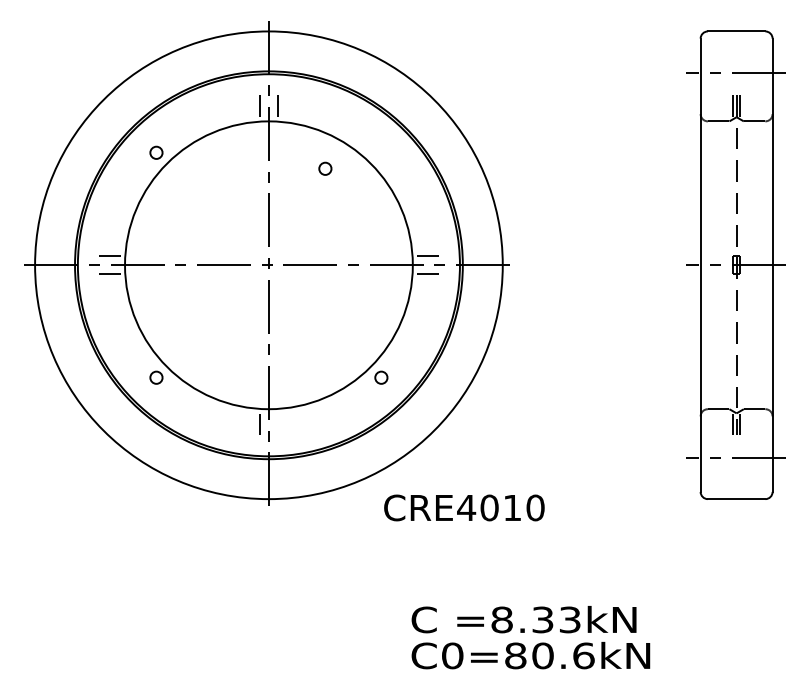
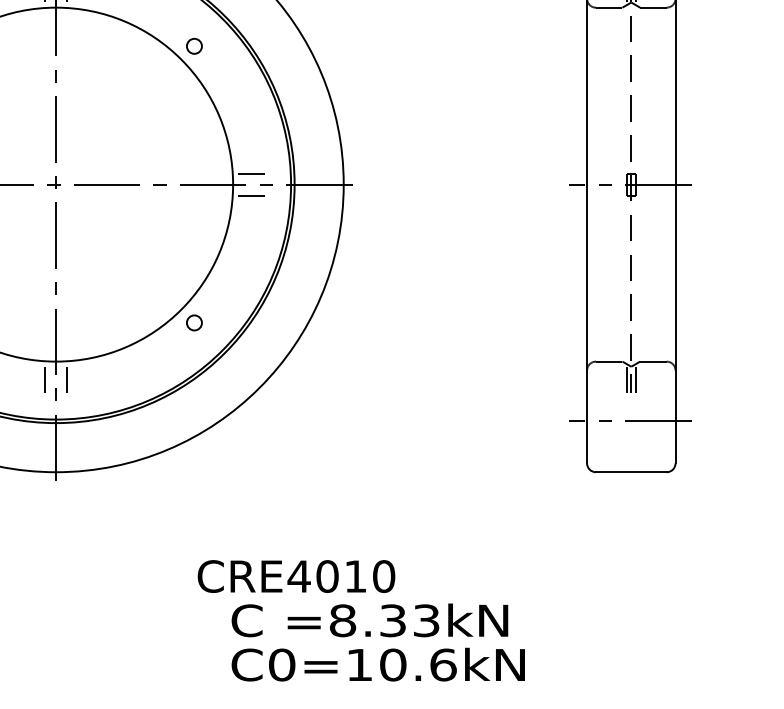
circle: (325, 168) -> (194, 45), moved
line: (277, 421) -> (66, 376), added
text: (464, 507) -> (296, 575), moved
text: (515, 655) -> (359, 664), C0=80.6kN -> C0=10.6kN

